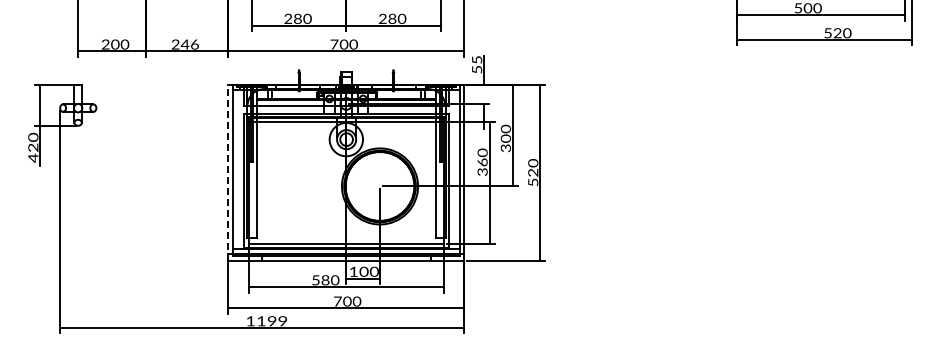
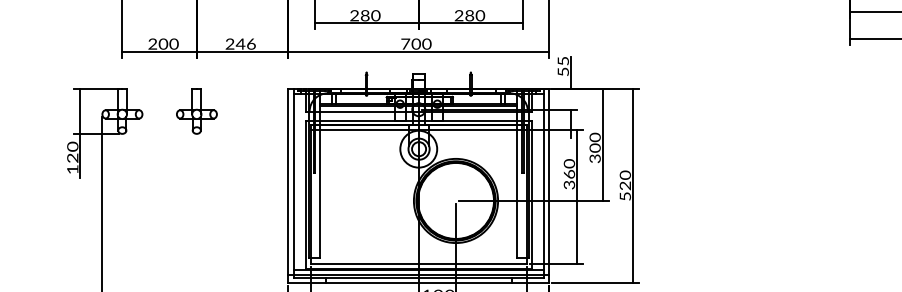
part: (145, 105) -> (196, 111), added
text: (33, 157) -> (72, 168), 420 -> 120
line: (228, 172) -> (288, 185), dashed -> solid

